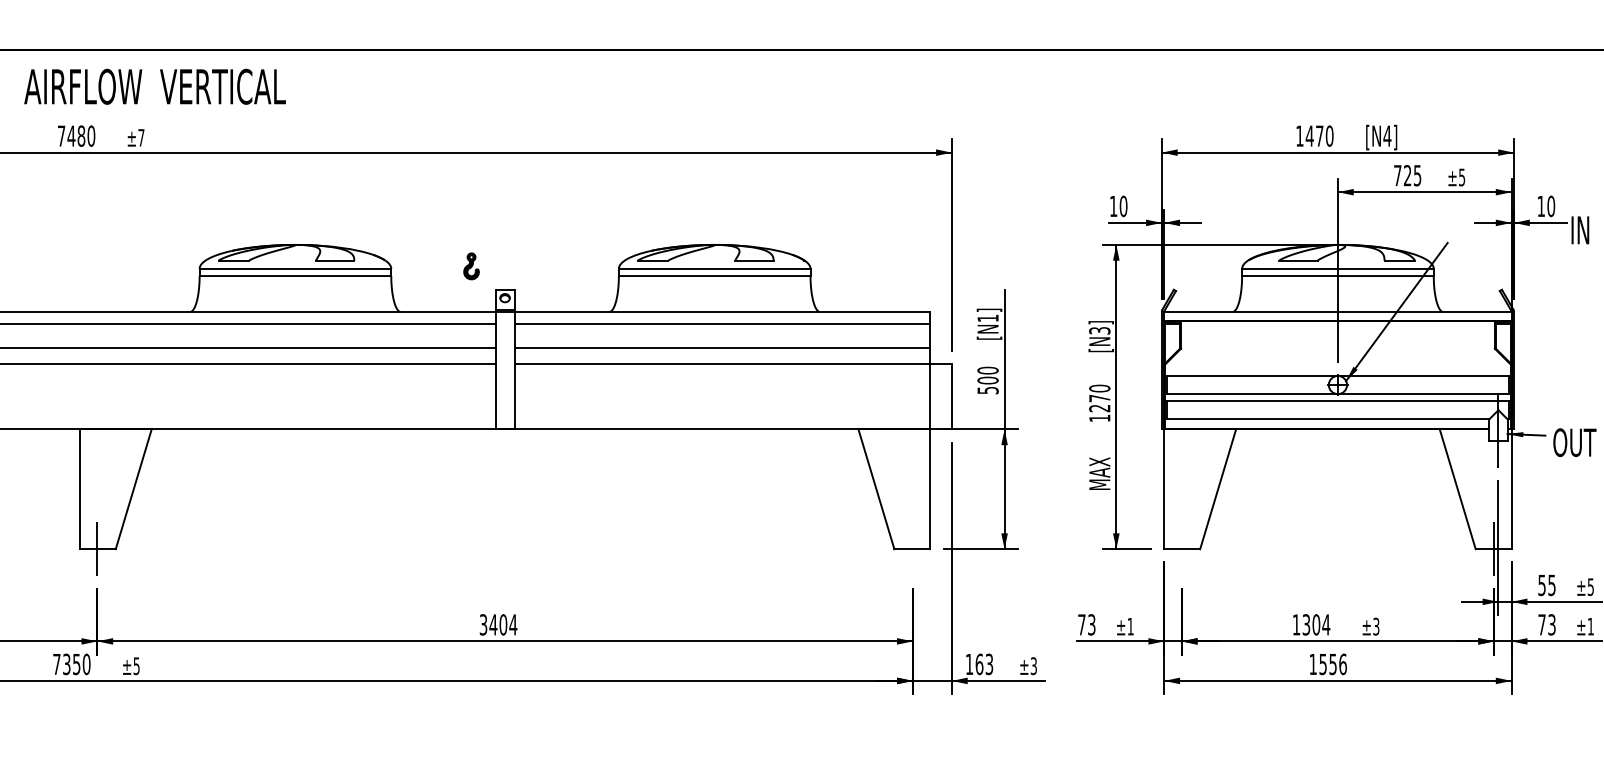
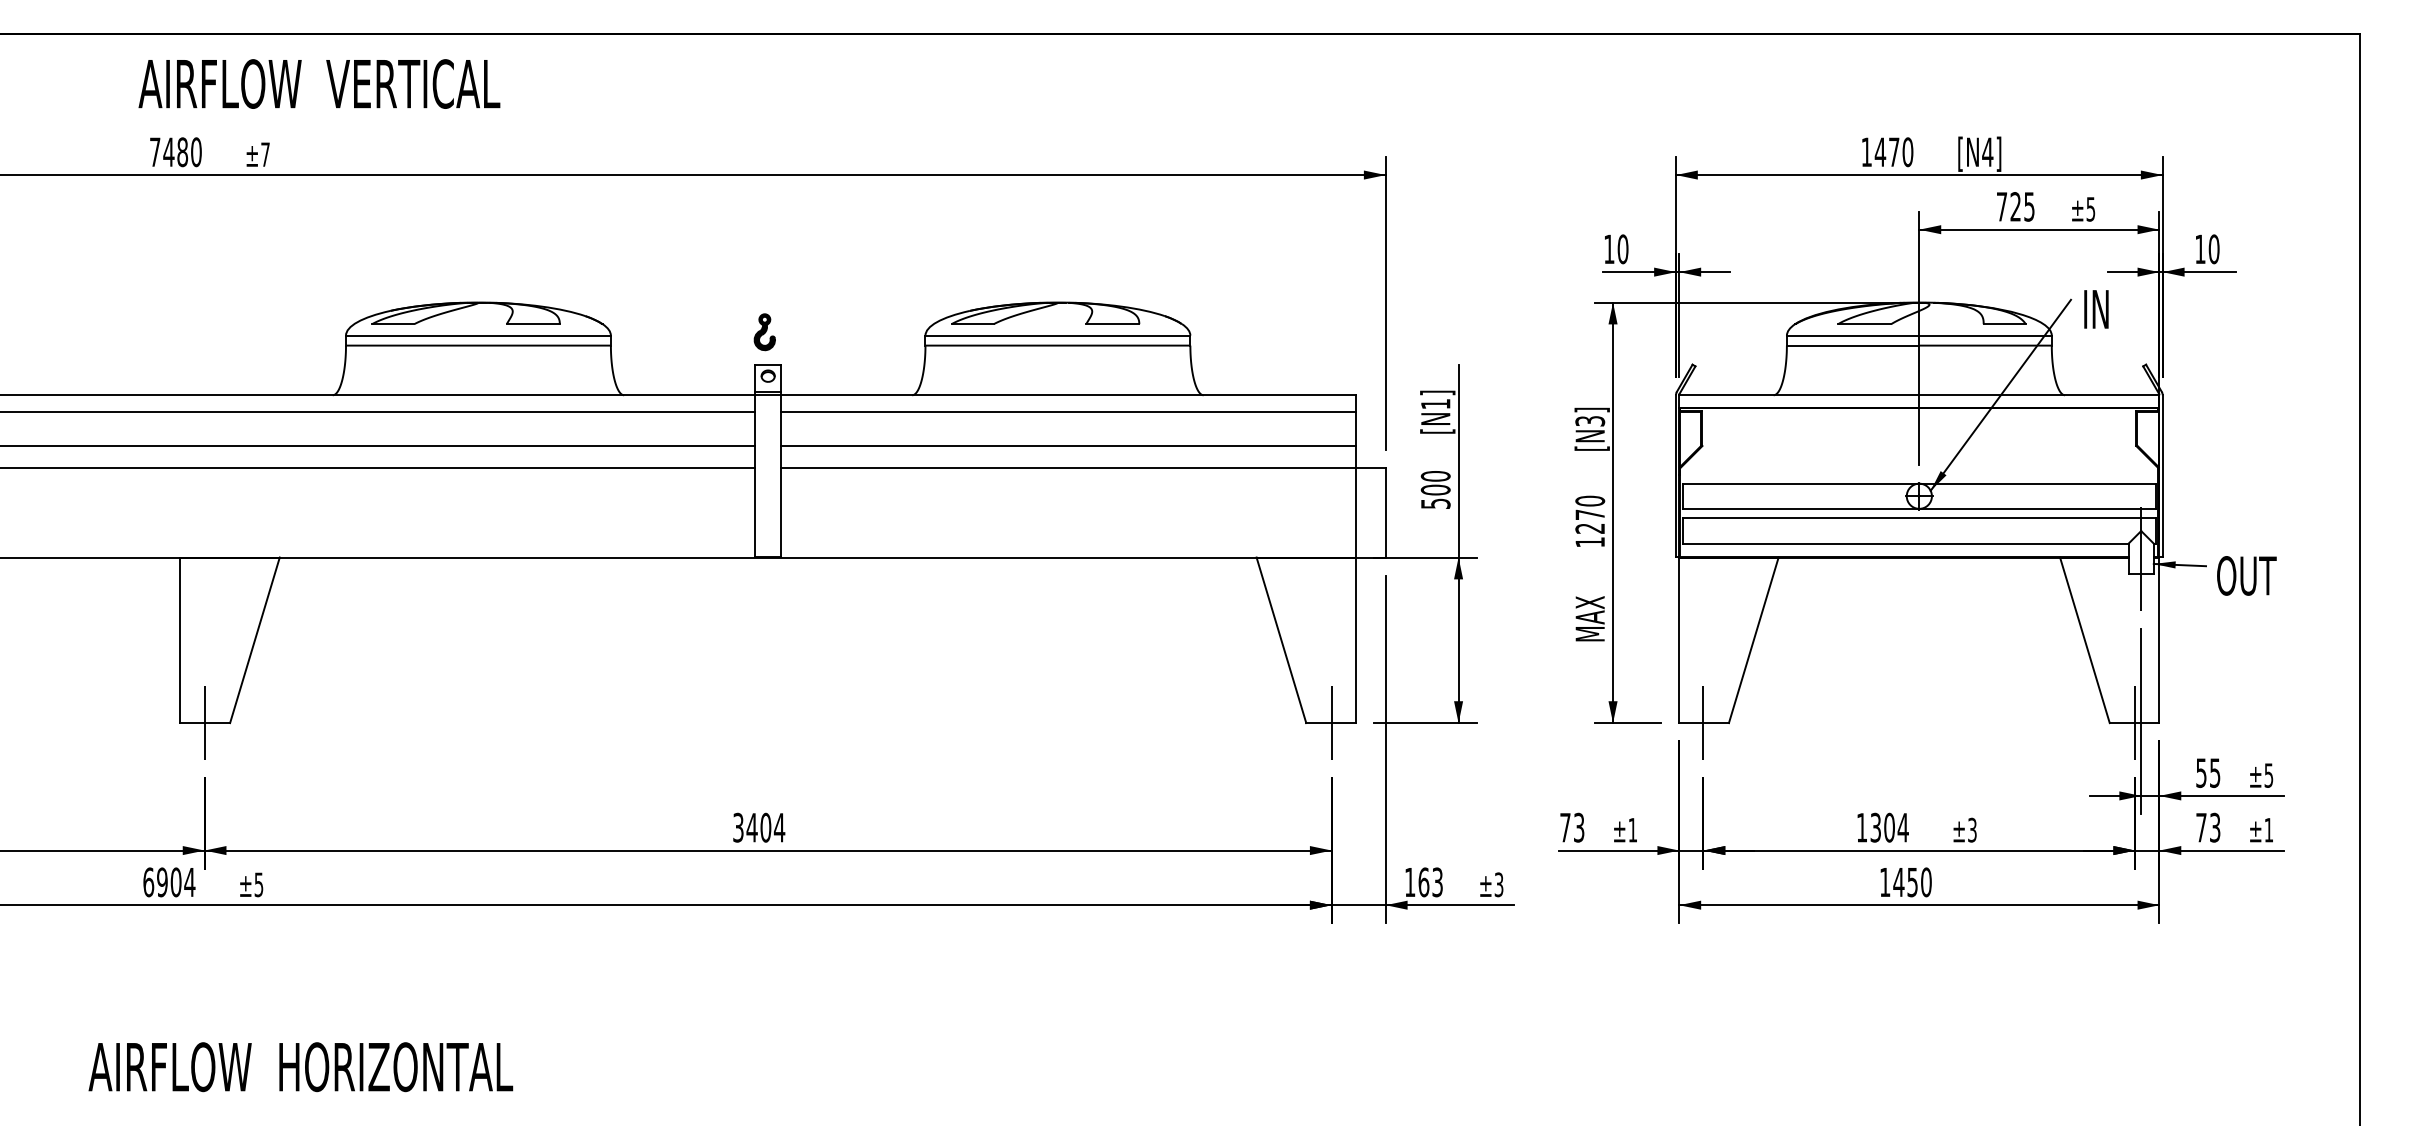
text: (155, 86) -> (319, 83), moved
text: (1580, 230) -> (2096, 309), moved
part: (471, 266) -> (764, 332), moved
line: (912, 548) -> (1331, 722), added
line: (1181, 548) -> (1703, 722), added
text: (71, 664) -> (169, 882), 7350 -> 6904
text: (1332, 664) -> (1912, 882), 1556 -> 1450

